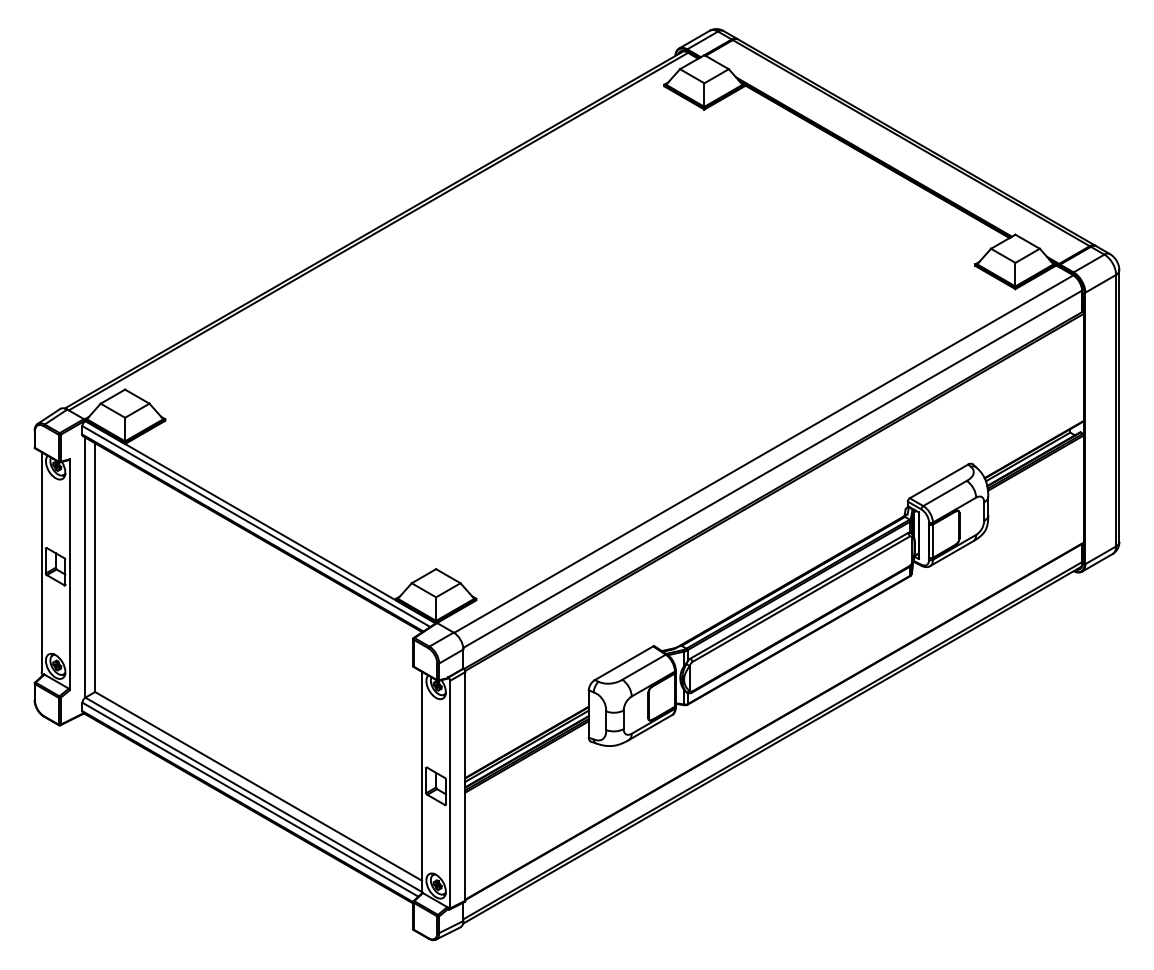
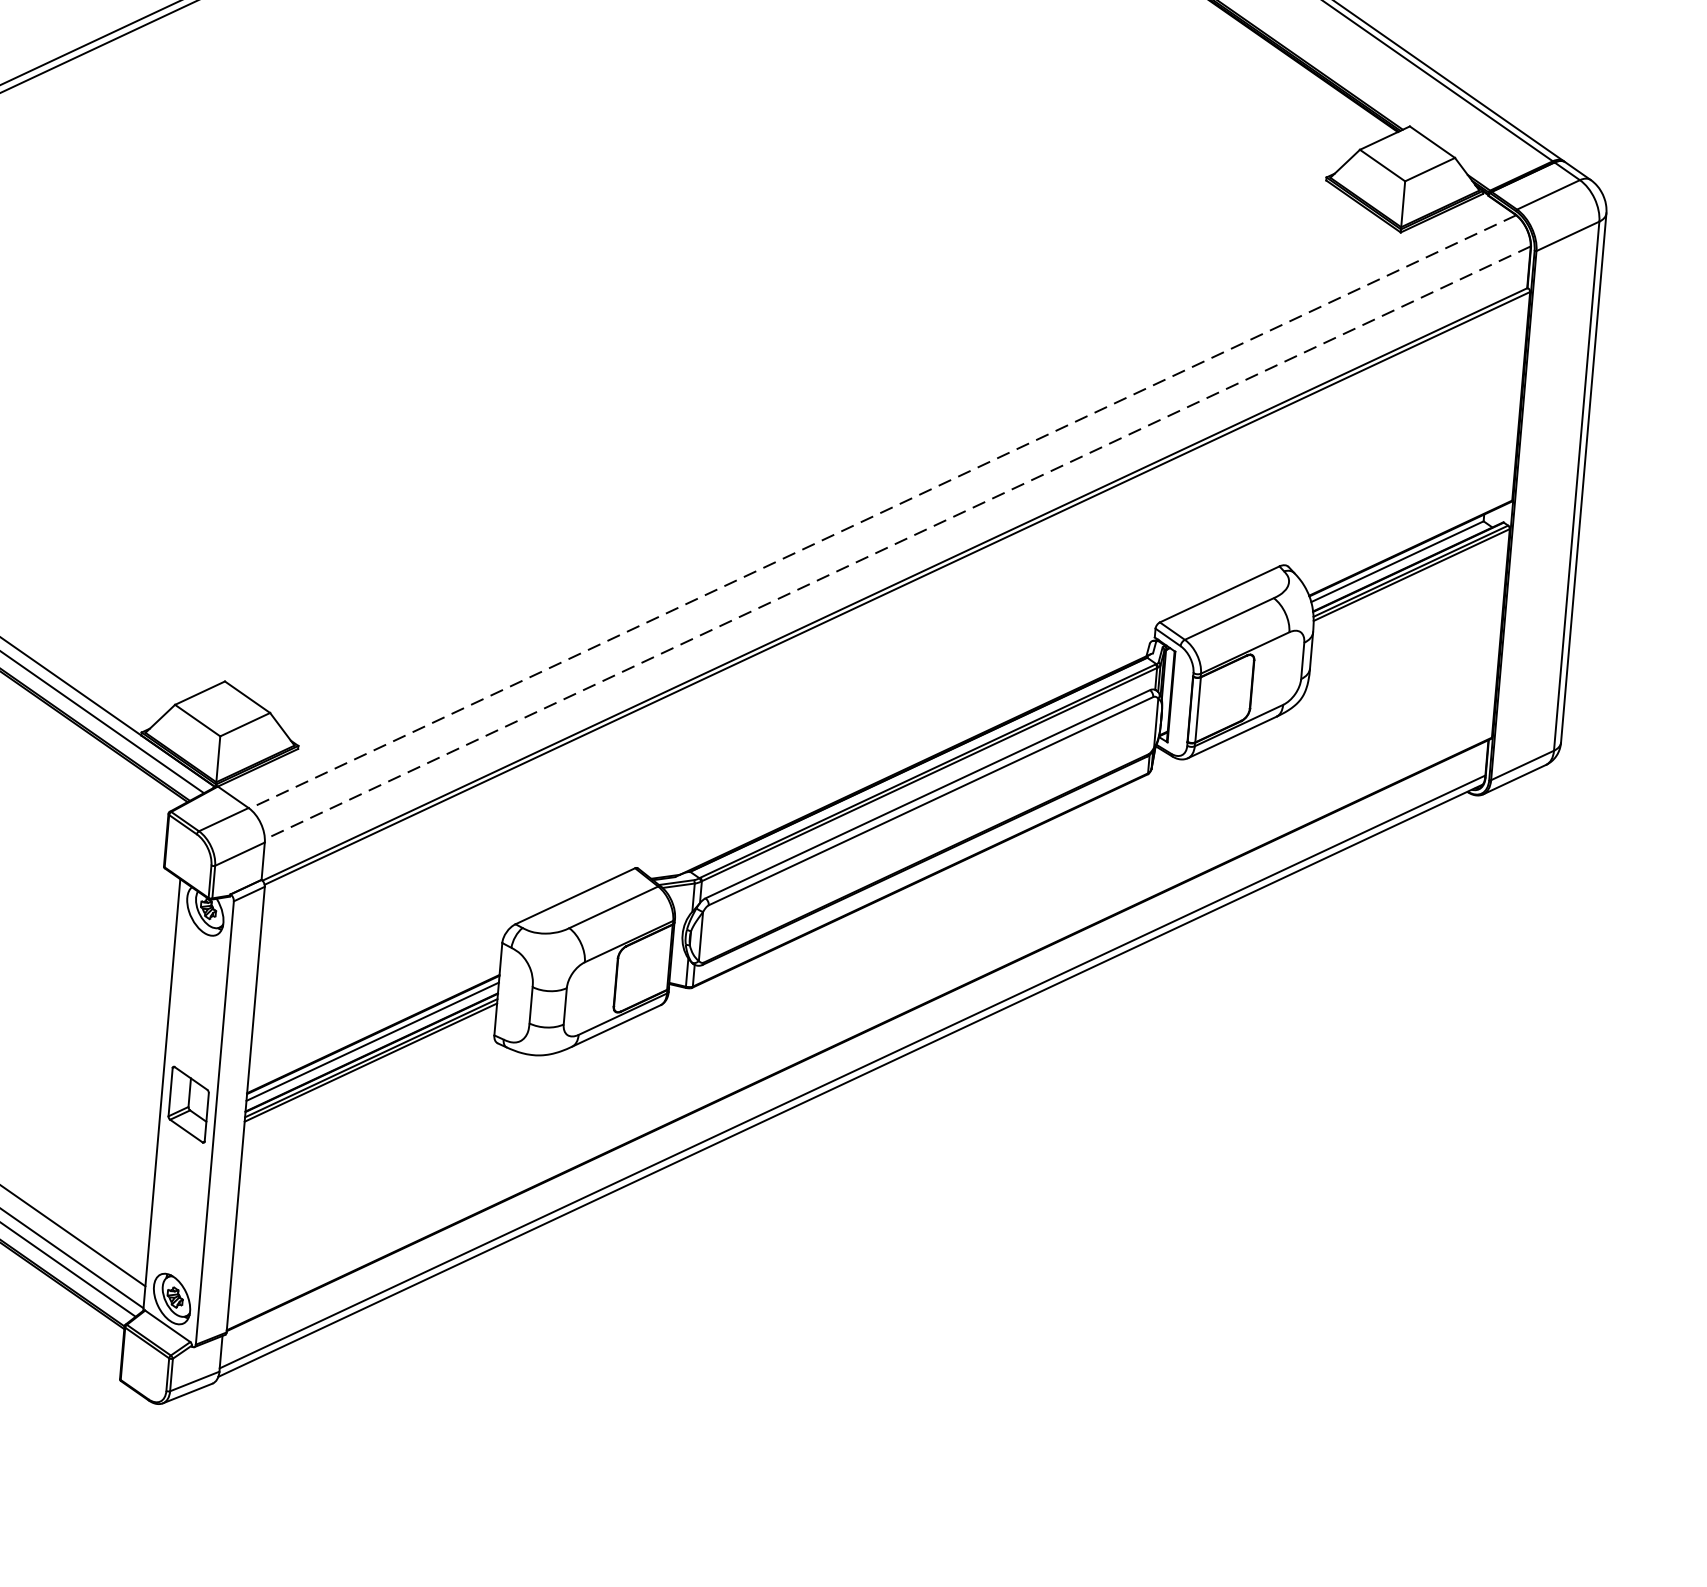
line: (763, 454) -> (882, 512), solid -> dashed
line: (772, 469) -> (897, 543), solid -> dashed

